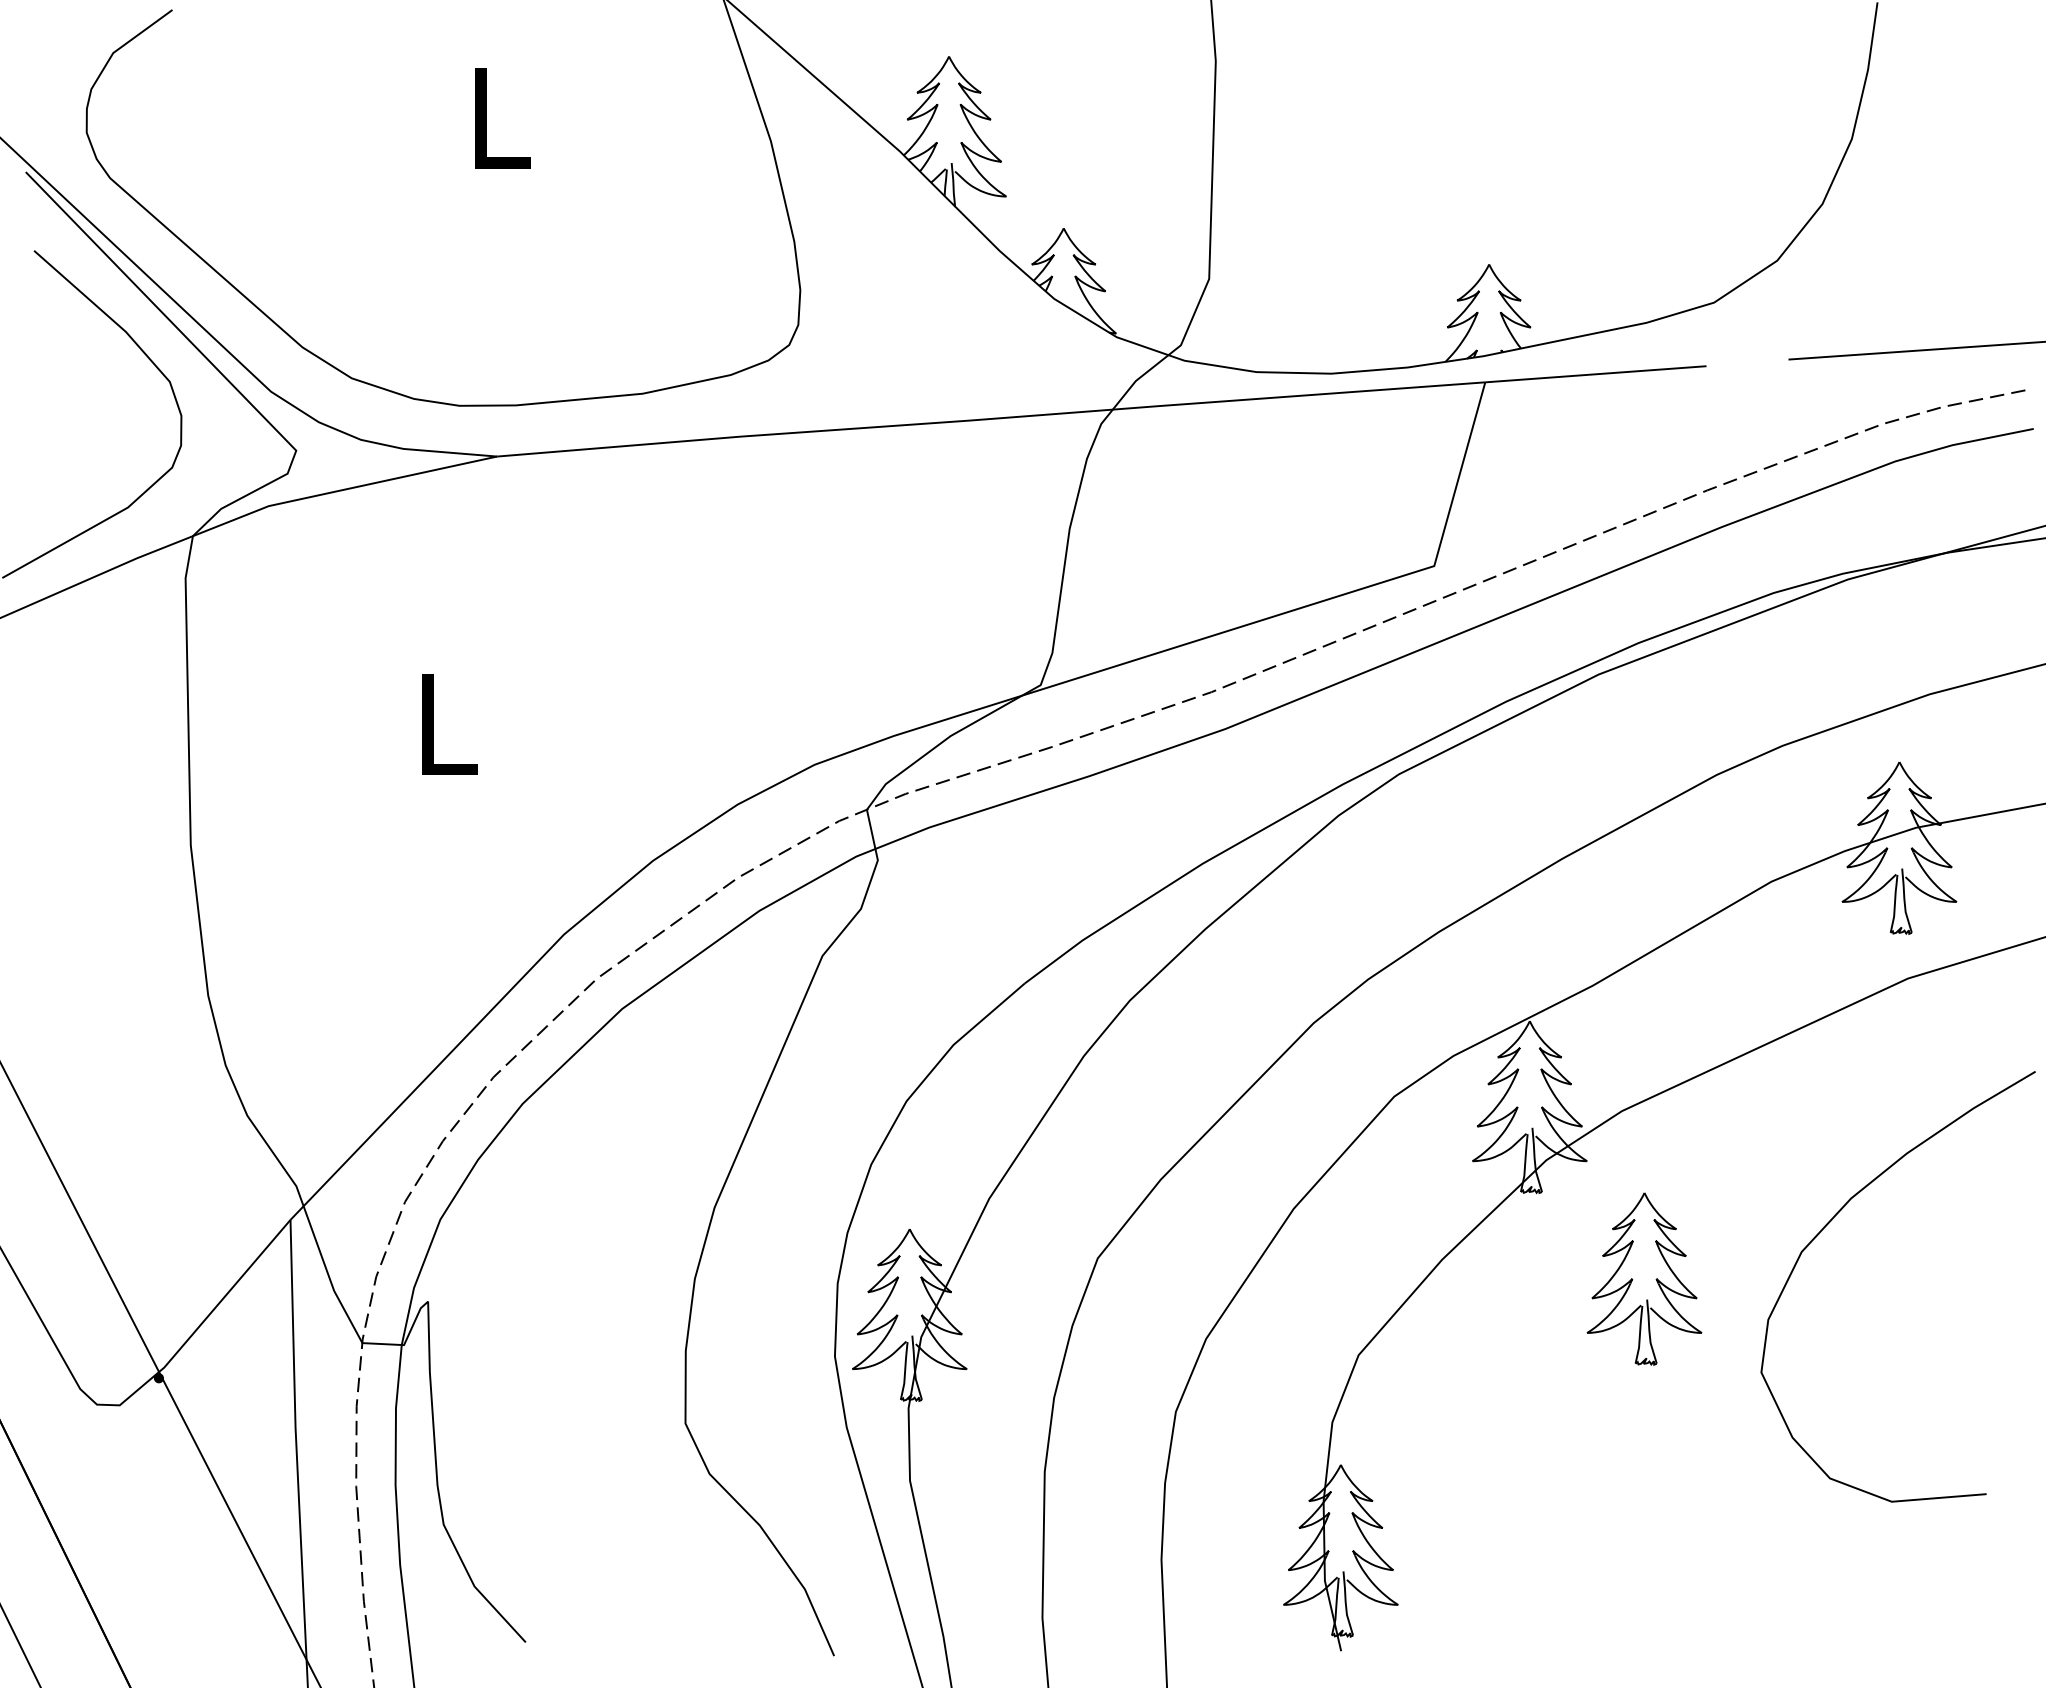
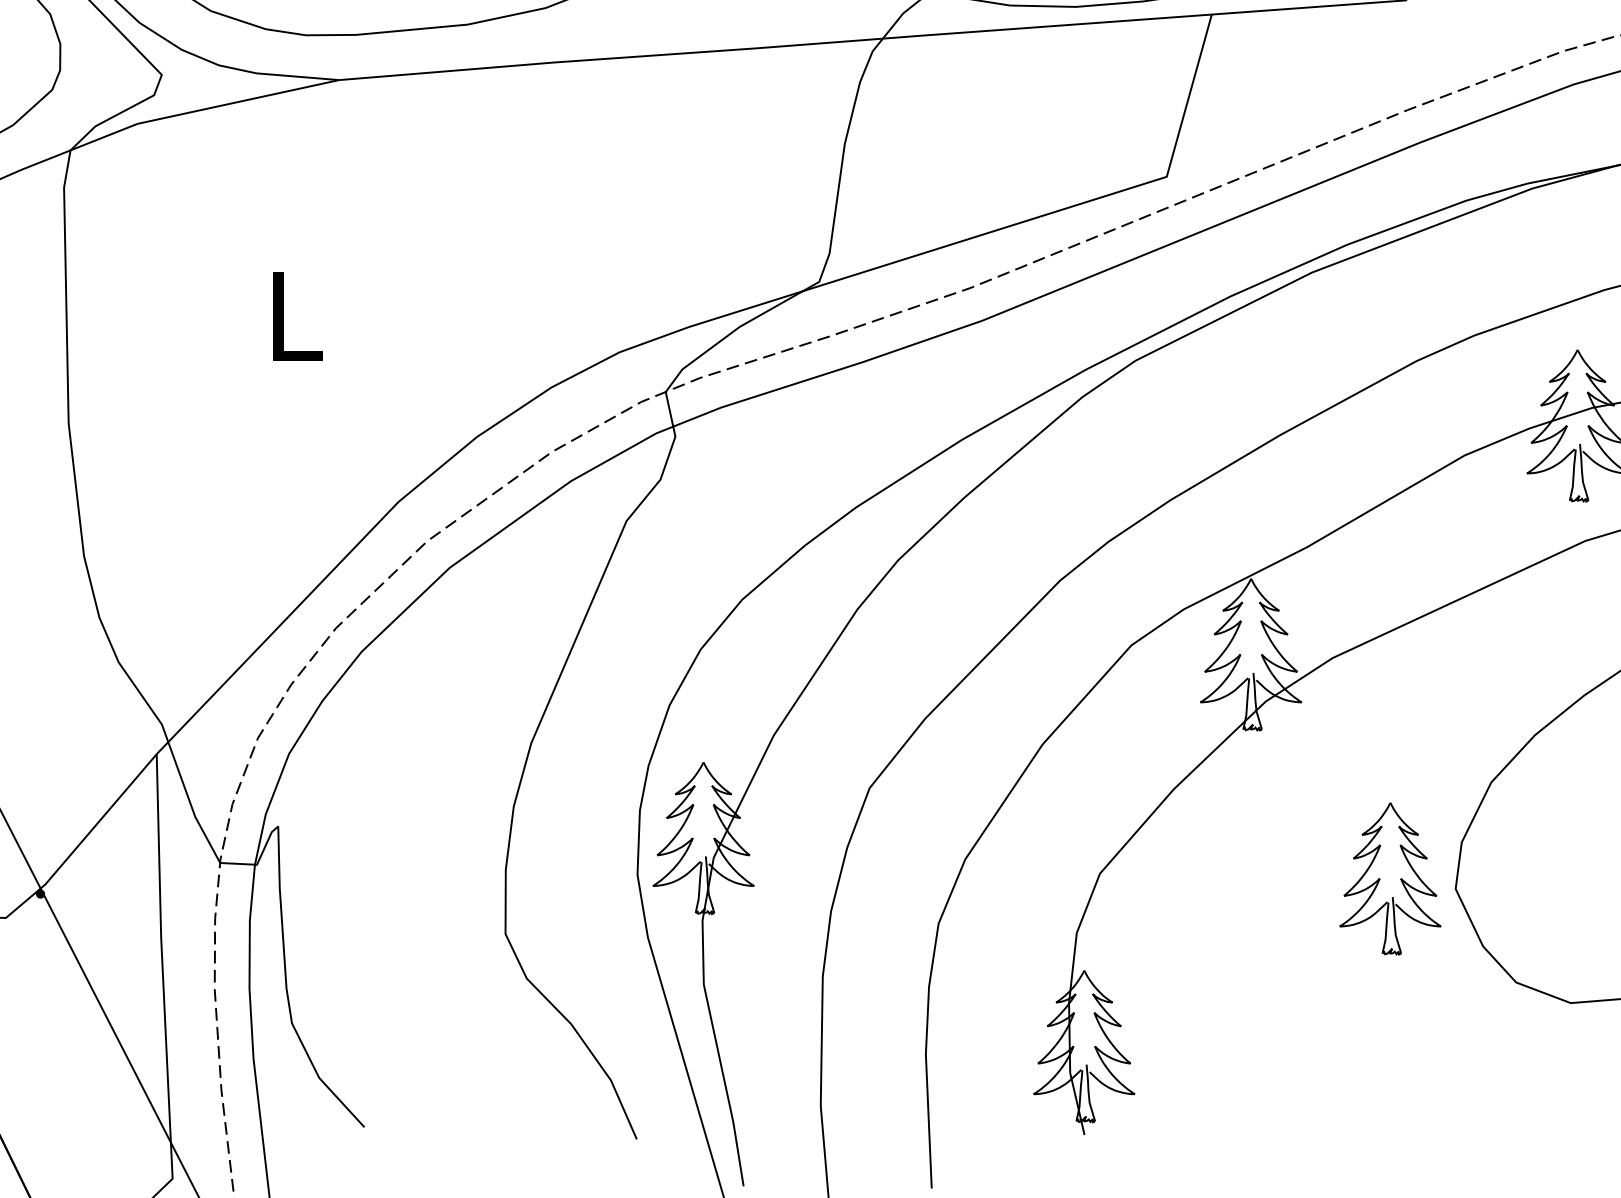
part: (1633, 1279) -> (1380, 879), moved

